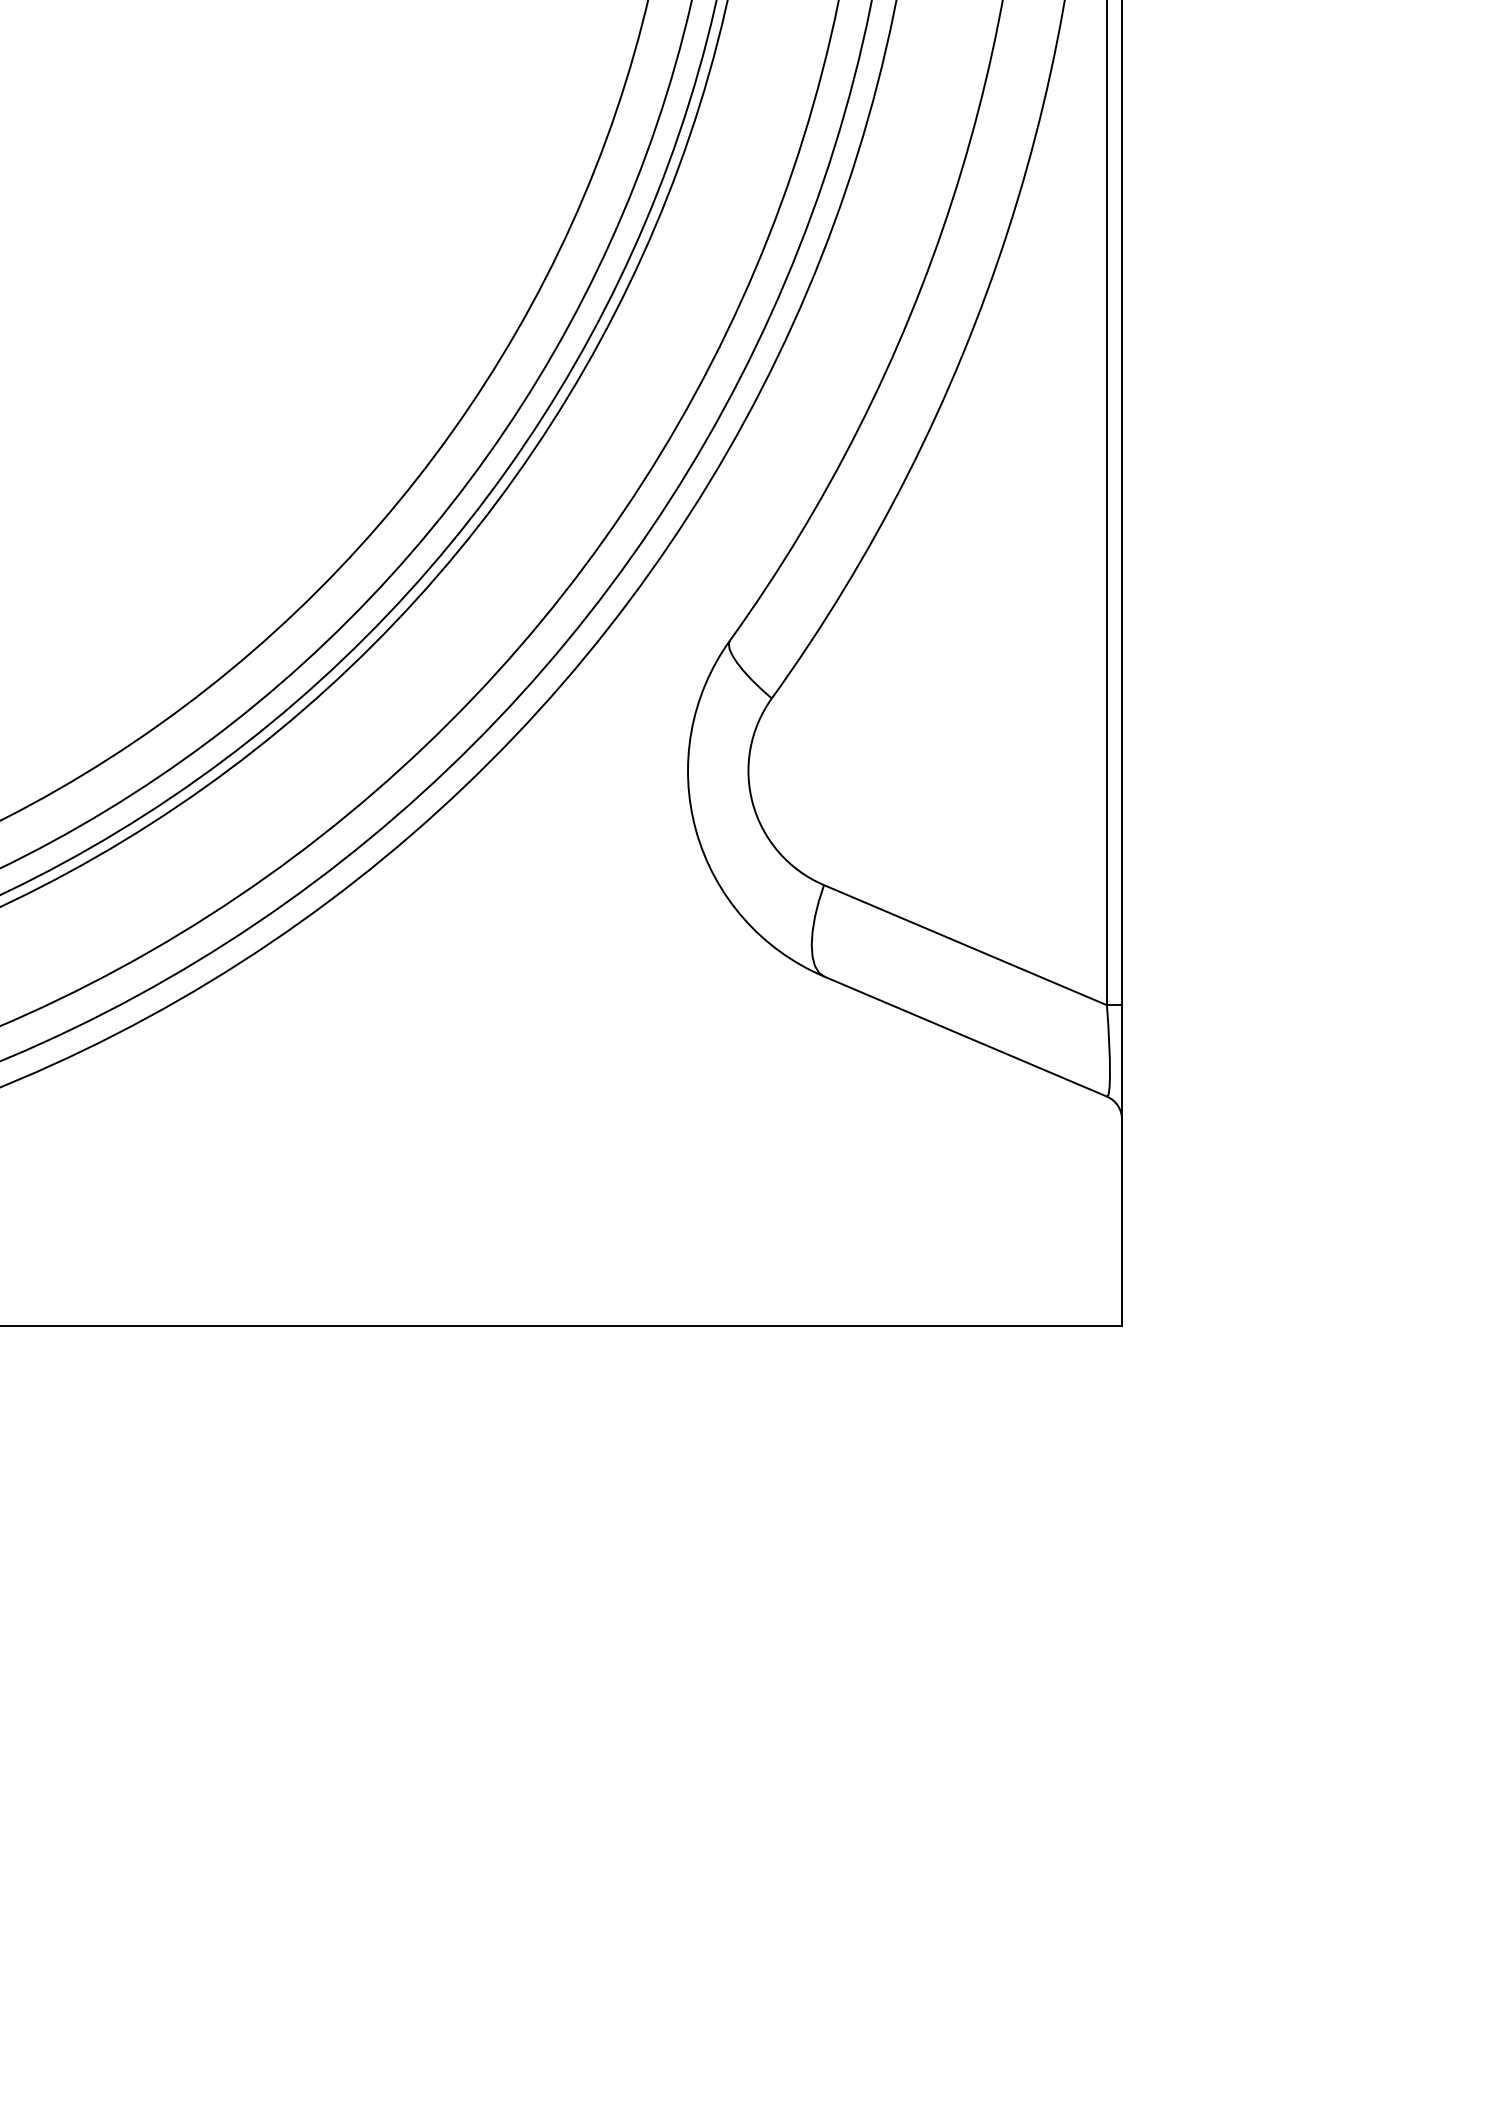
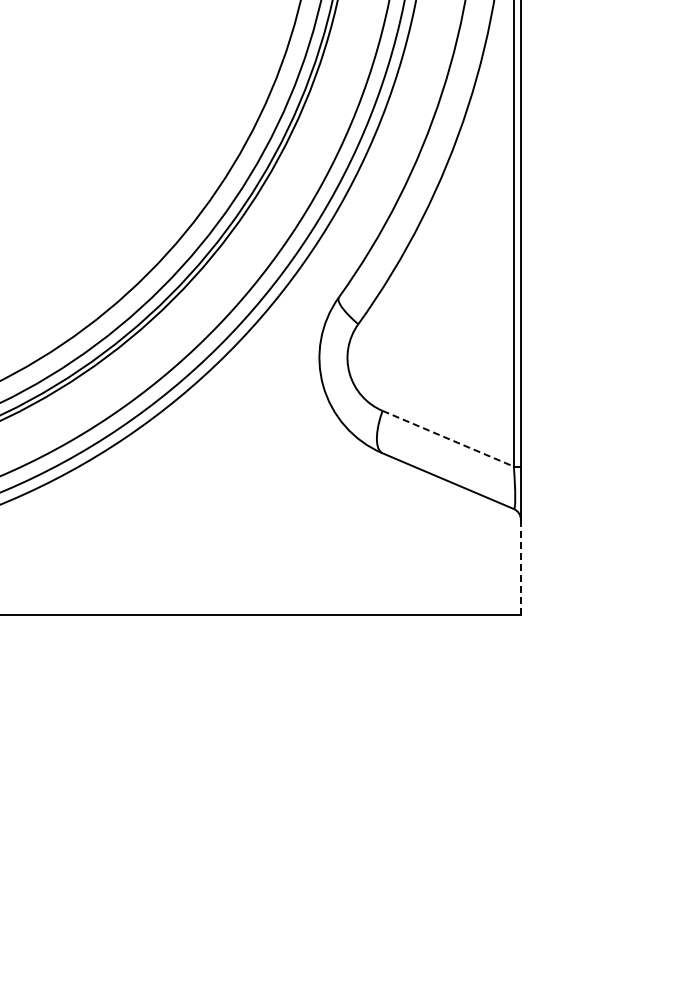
line: (966, 944) -> (448, 438), solid -> dashed
line: (1121, 1222) -> (520, 567), solid -> dashed

